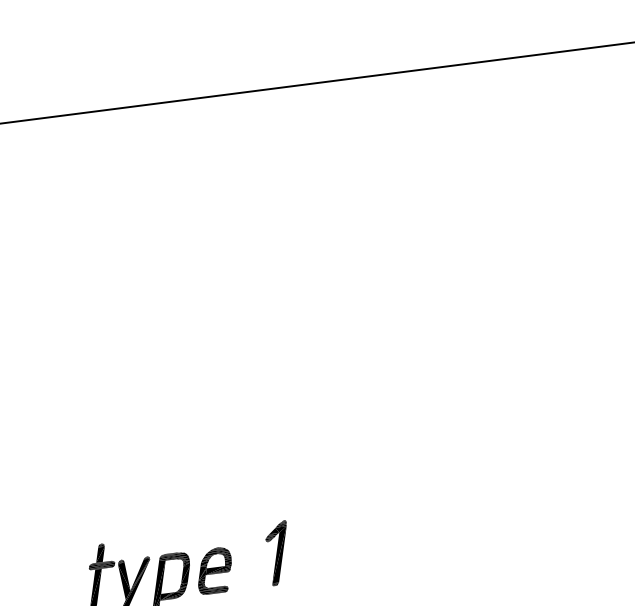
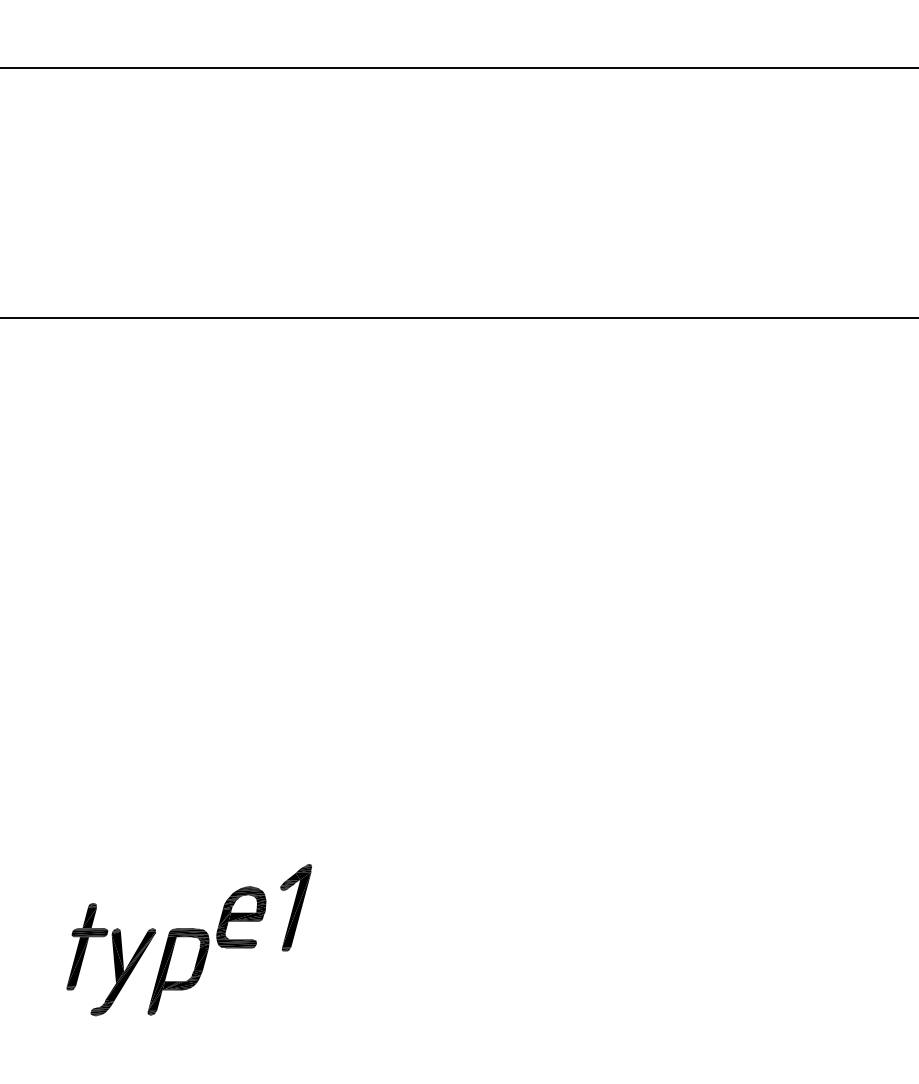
part: (278, 553) -> (295, 907), moved
part: (214, 570) -> (241, 917), moved

